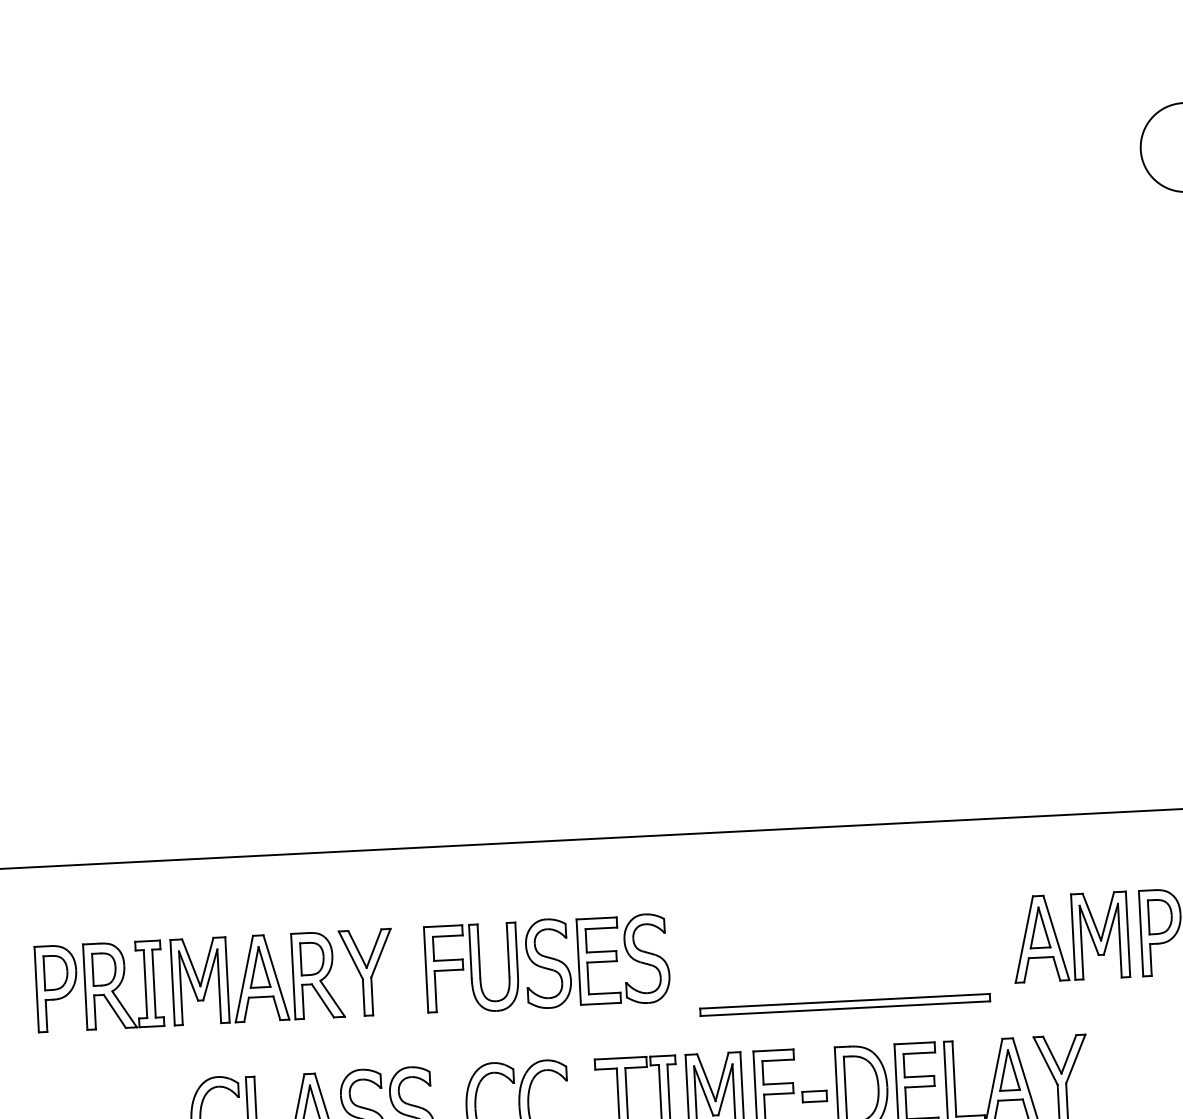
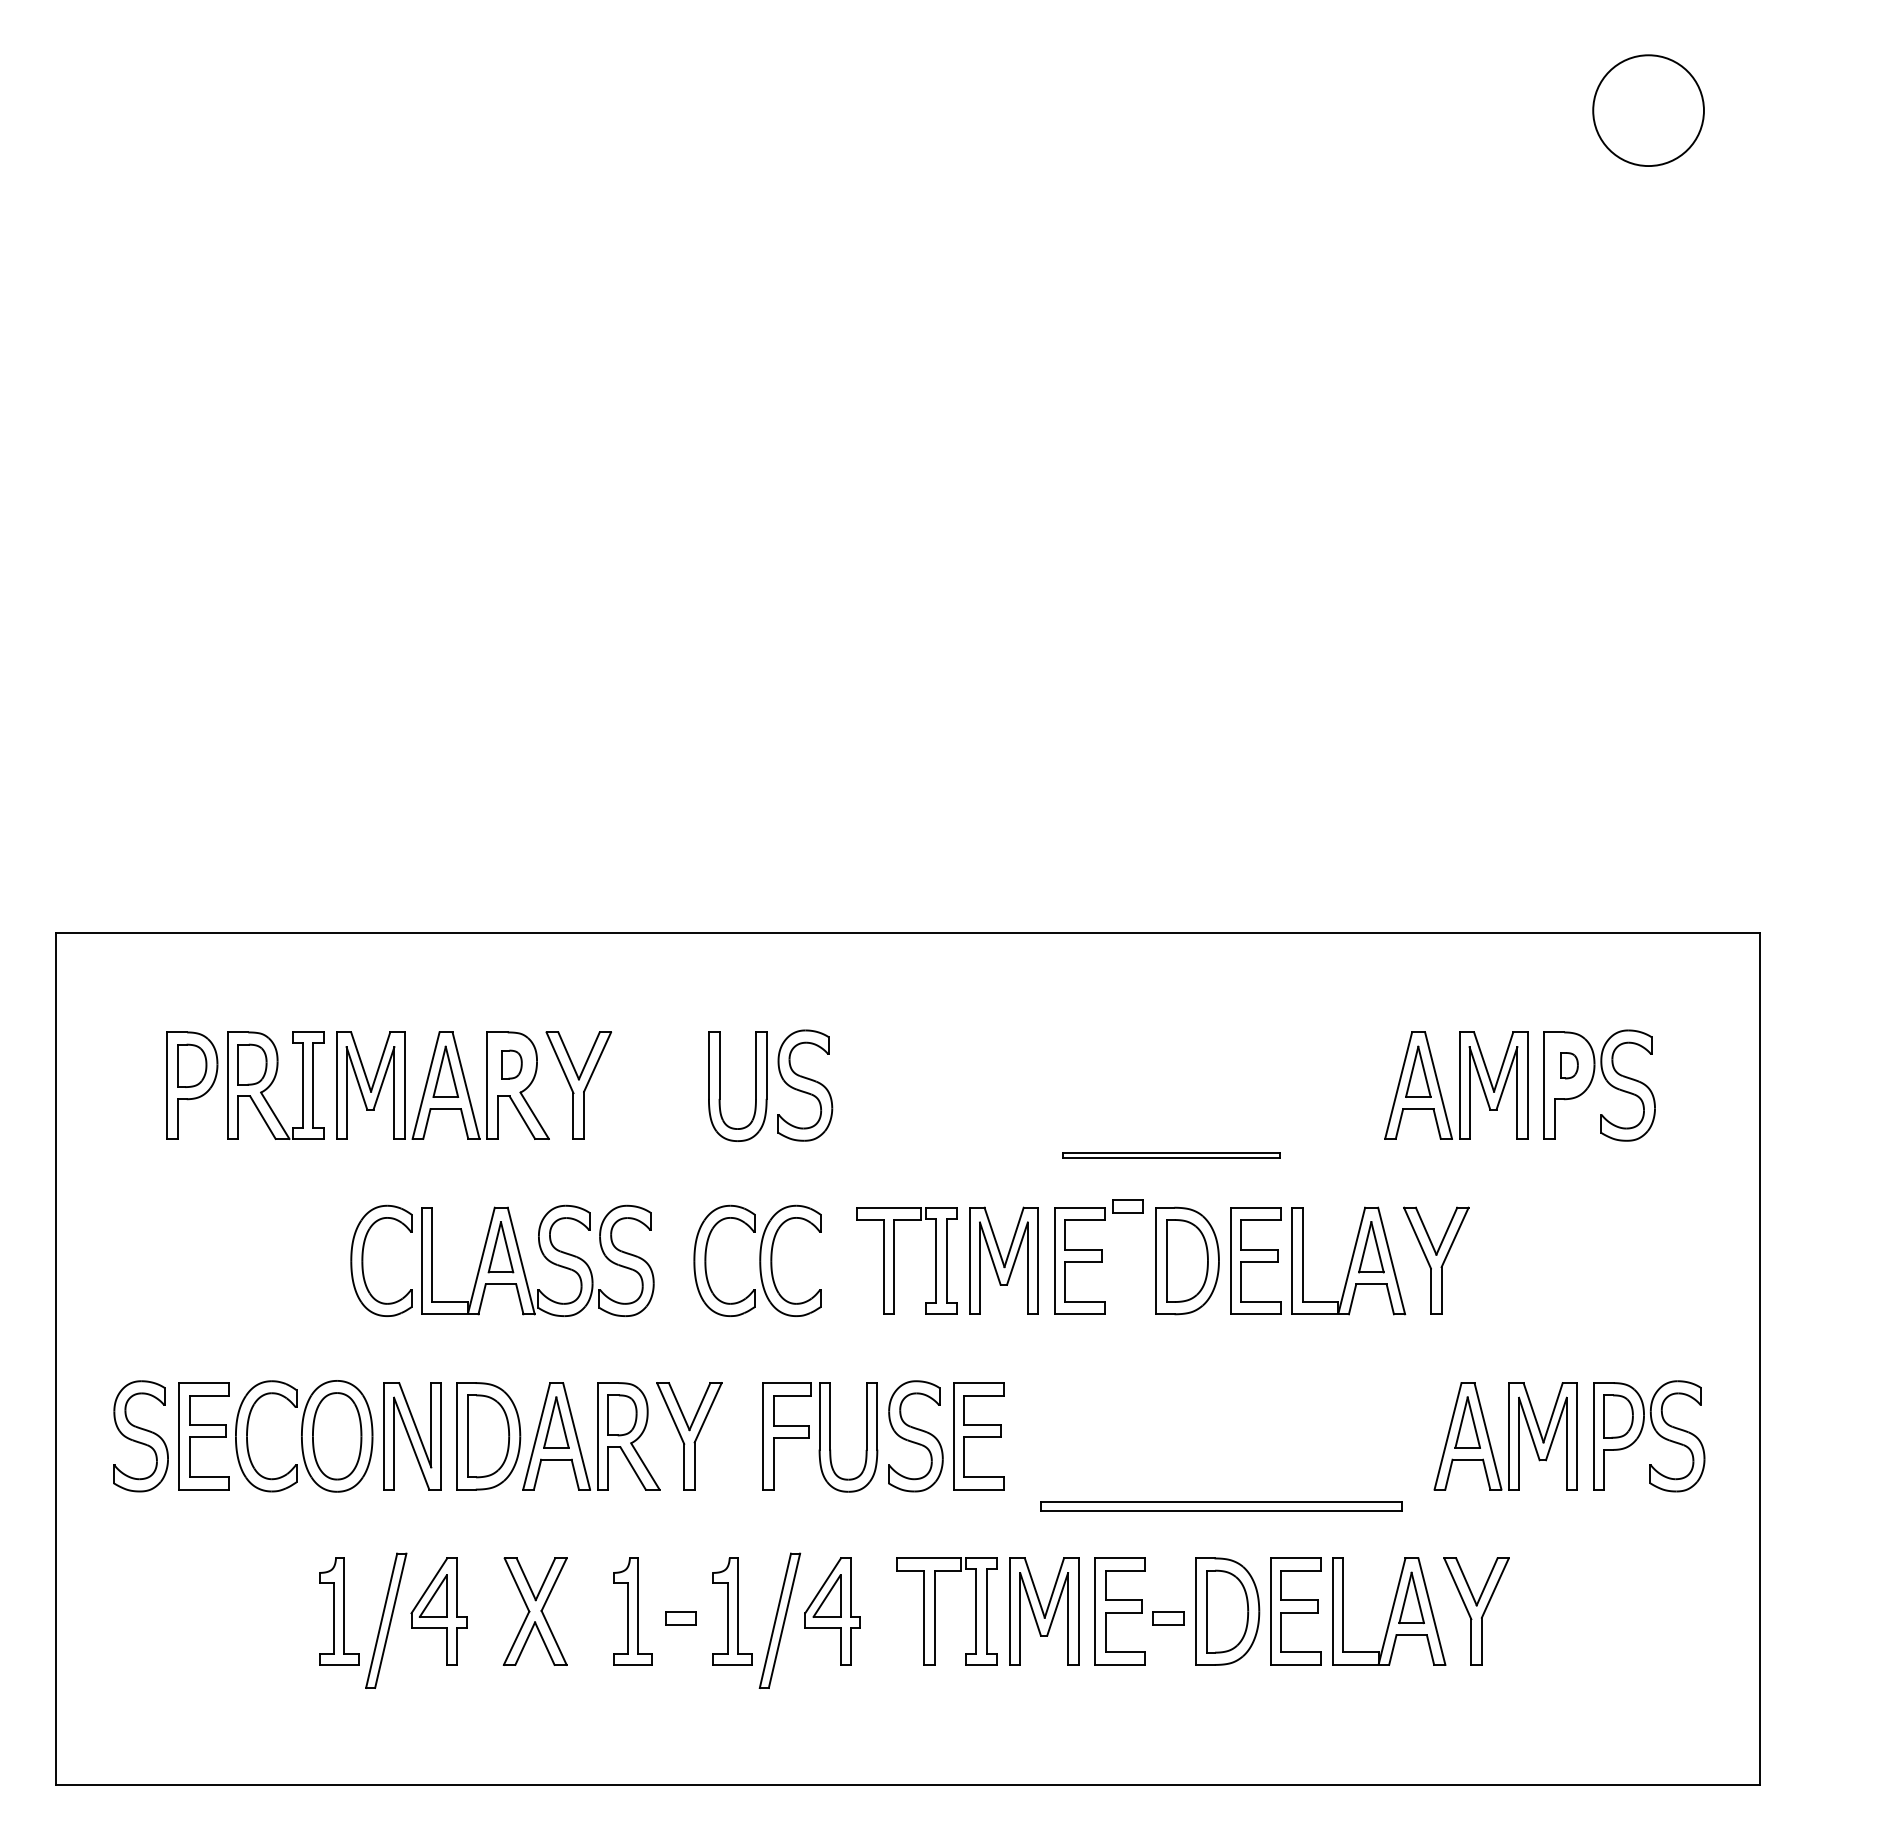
part: (1160, 916) -> (1569, 1065), size x0.6
part: (312, 958) -> (511, 1064), size x0.7
part: (616, 960) -> (890, 1085), removed
part: (445, 968) -> (676, 1085), removed
part: (845, 1004) -> (1171, 1155), size x0.6
part: (814, 1096) -> (1127, 1206), moved

